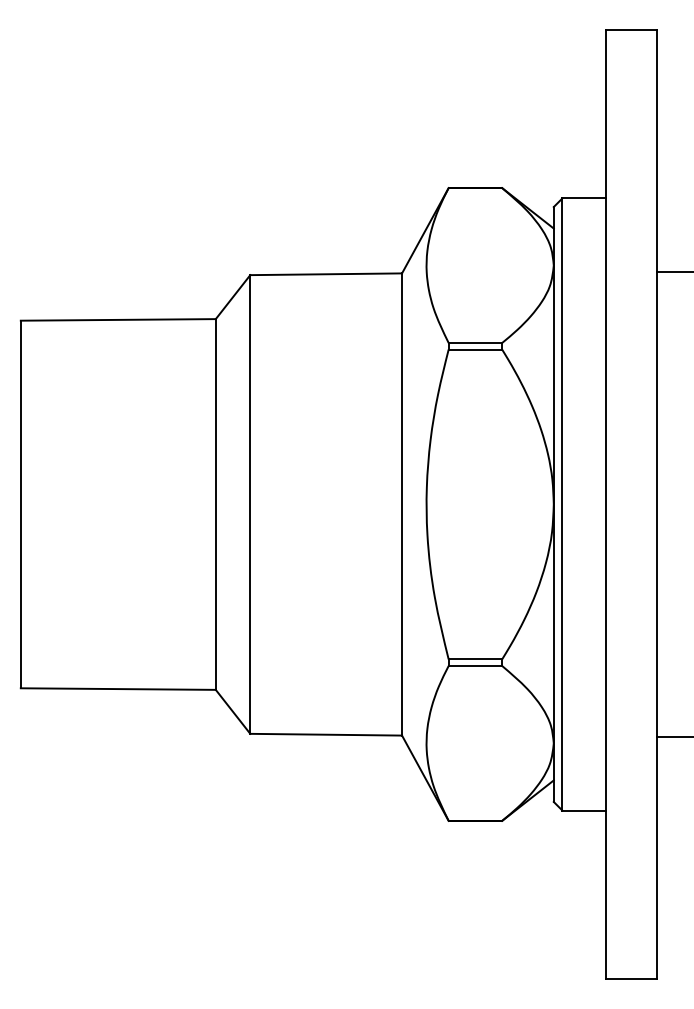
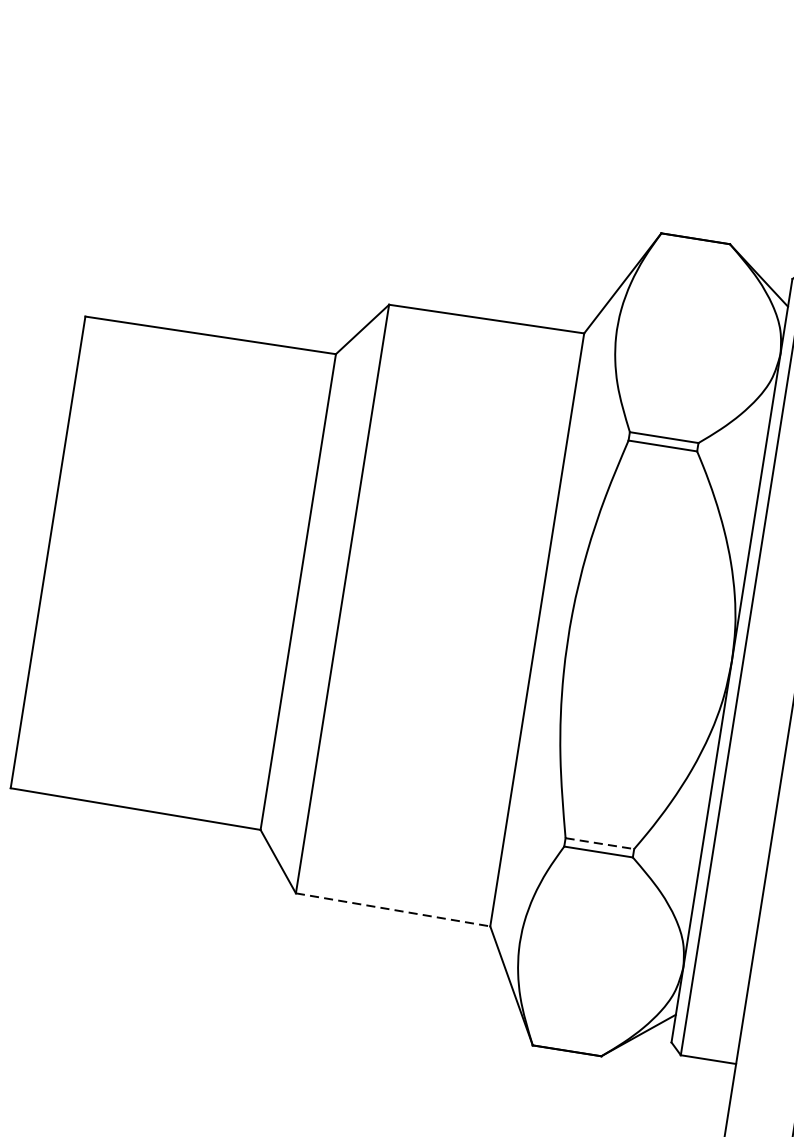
line: (475, 659) -> (599, 843), solid -> dashed
line: (326, 734) -> (393, 909), solid -> dashed

